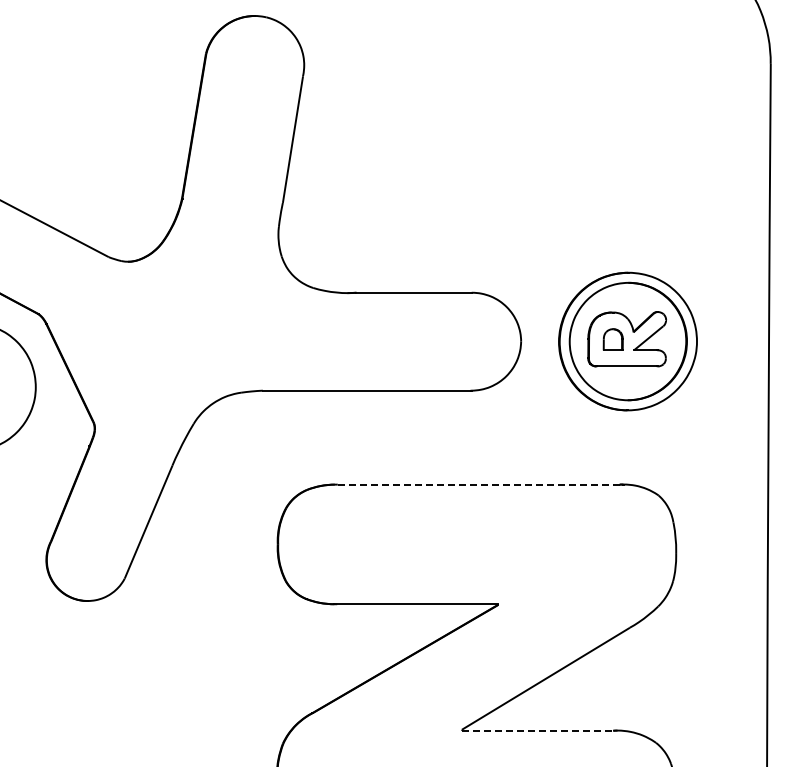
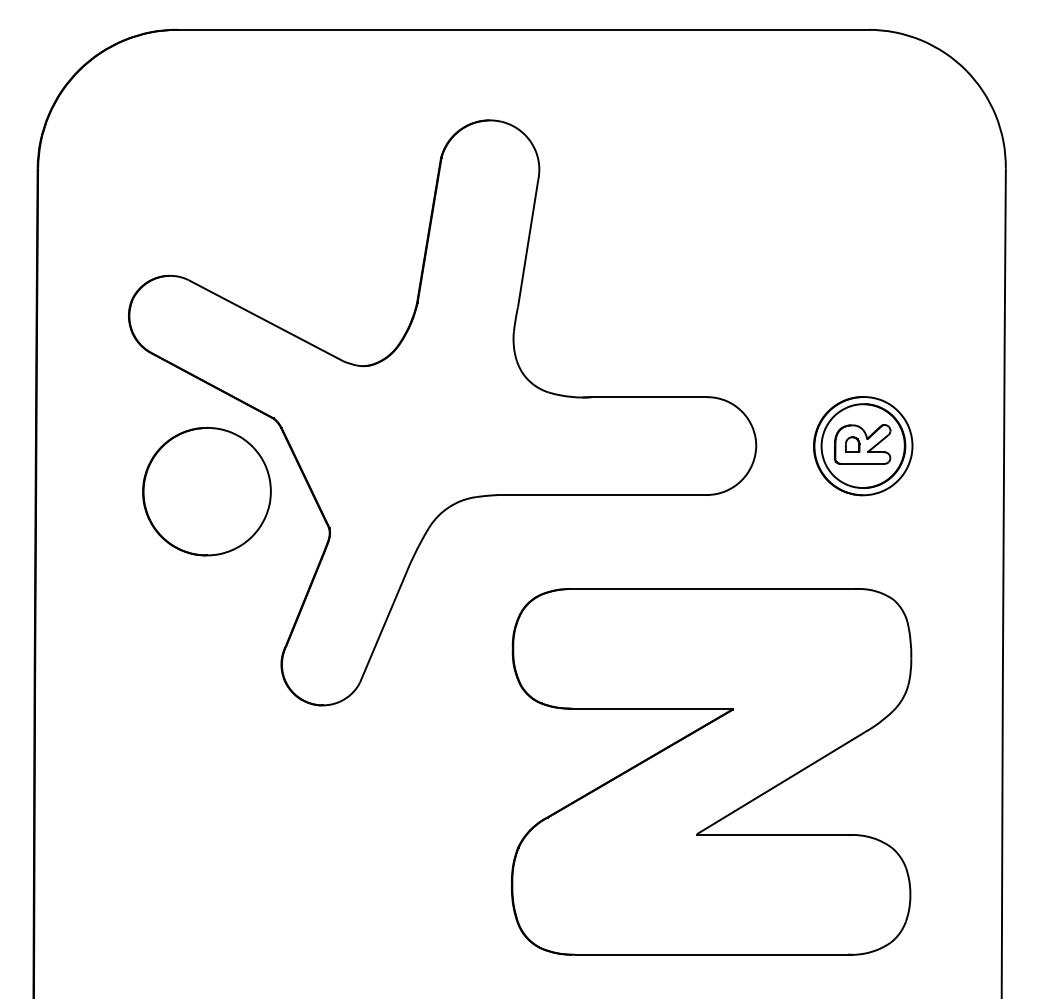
part: (628, 342) -> (863, 446), size x0.71
line: (479, 485) -> (714, 589), dashed -> solid
line: (537, 731) -> (772, 835), dashed -> solid

